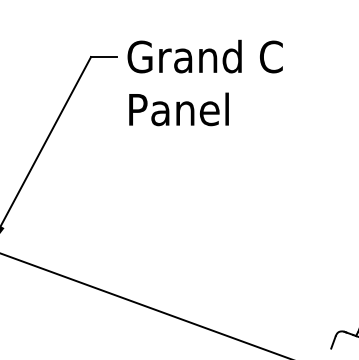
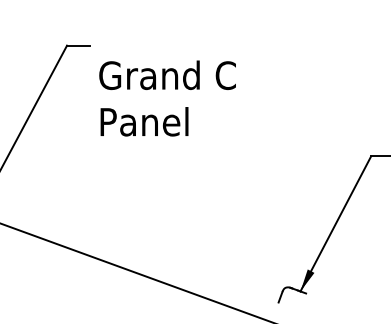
text: (205, 82) -> (167, 98), moved

